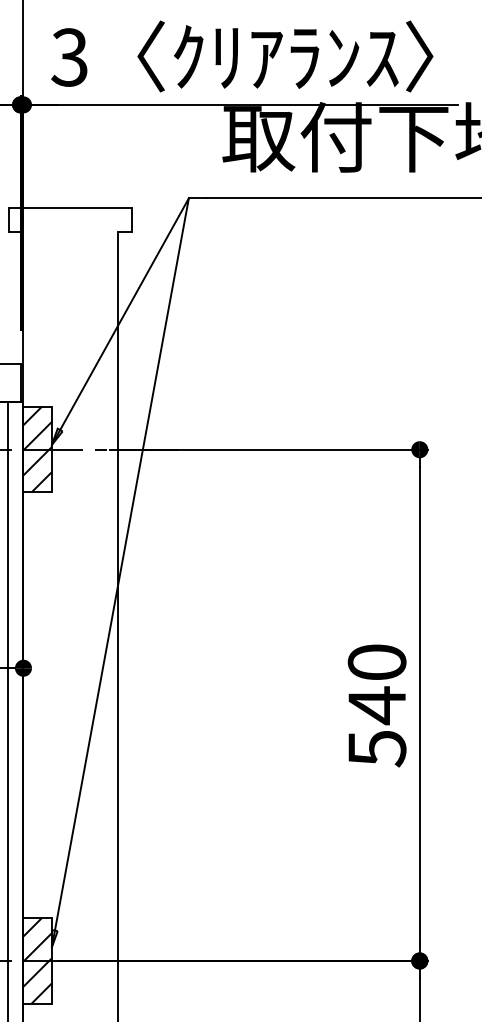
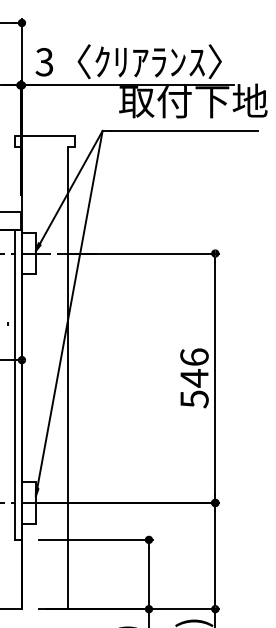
hatch: (36, 449) -> (28, 253), removed
text: (377, 660) -> (194, 356), 540 -> 546
hatch: (36, 960) -> (28, 502), removed

